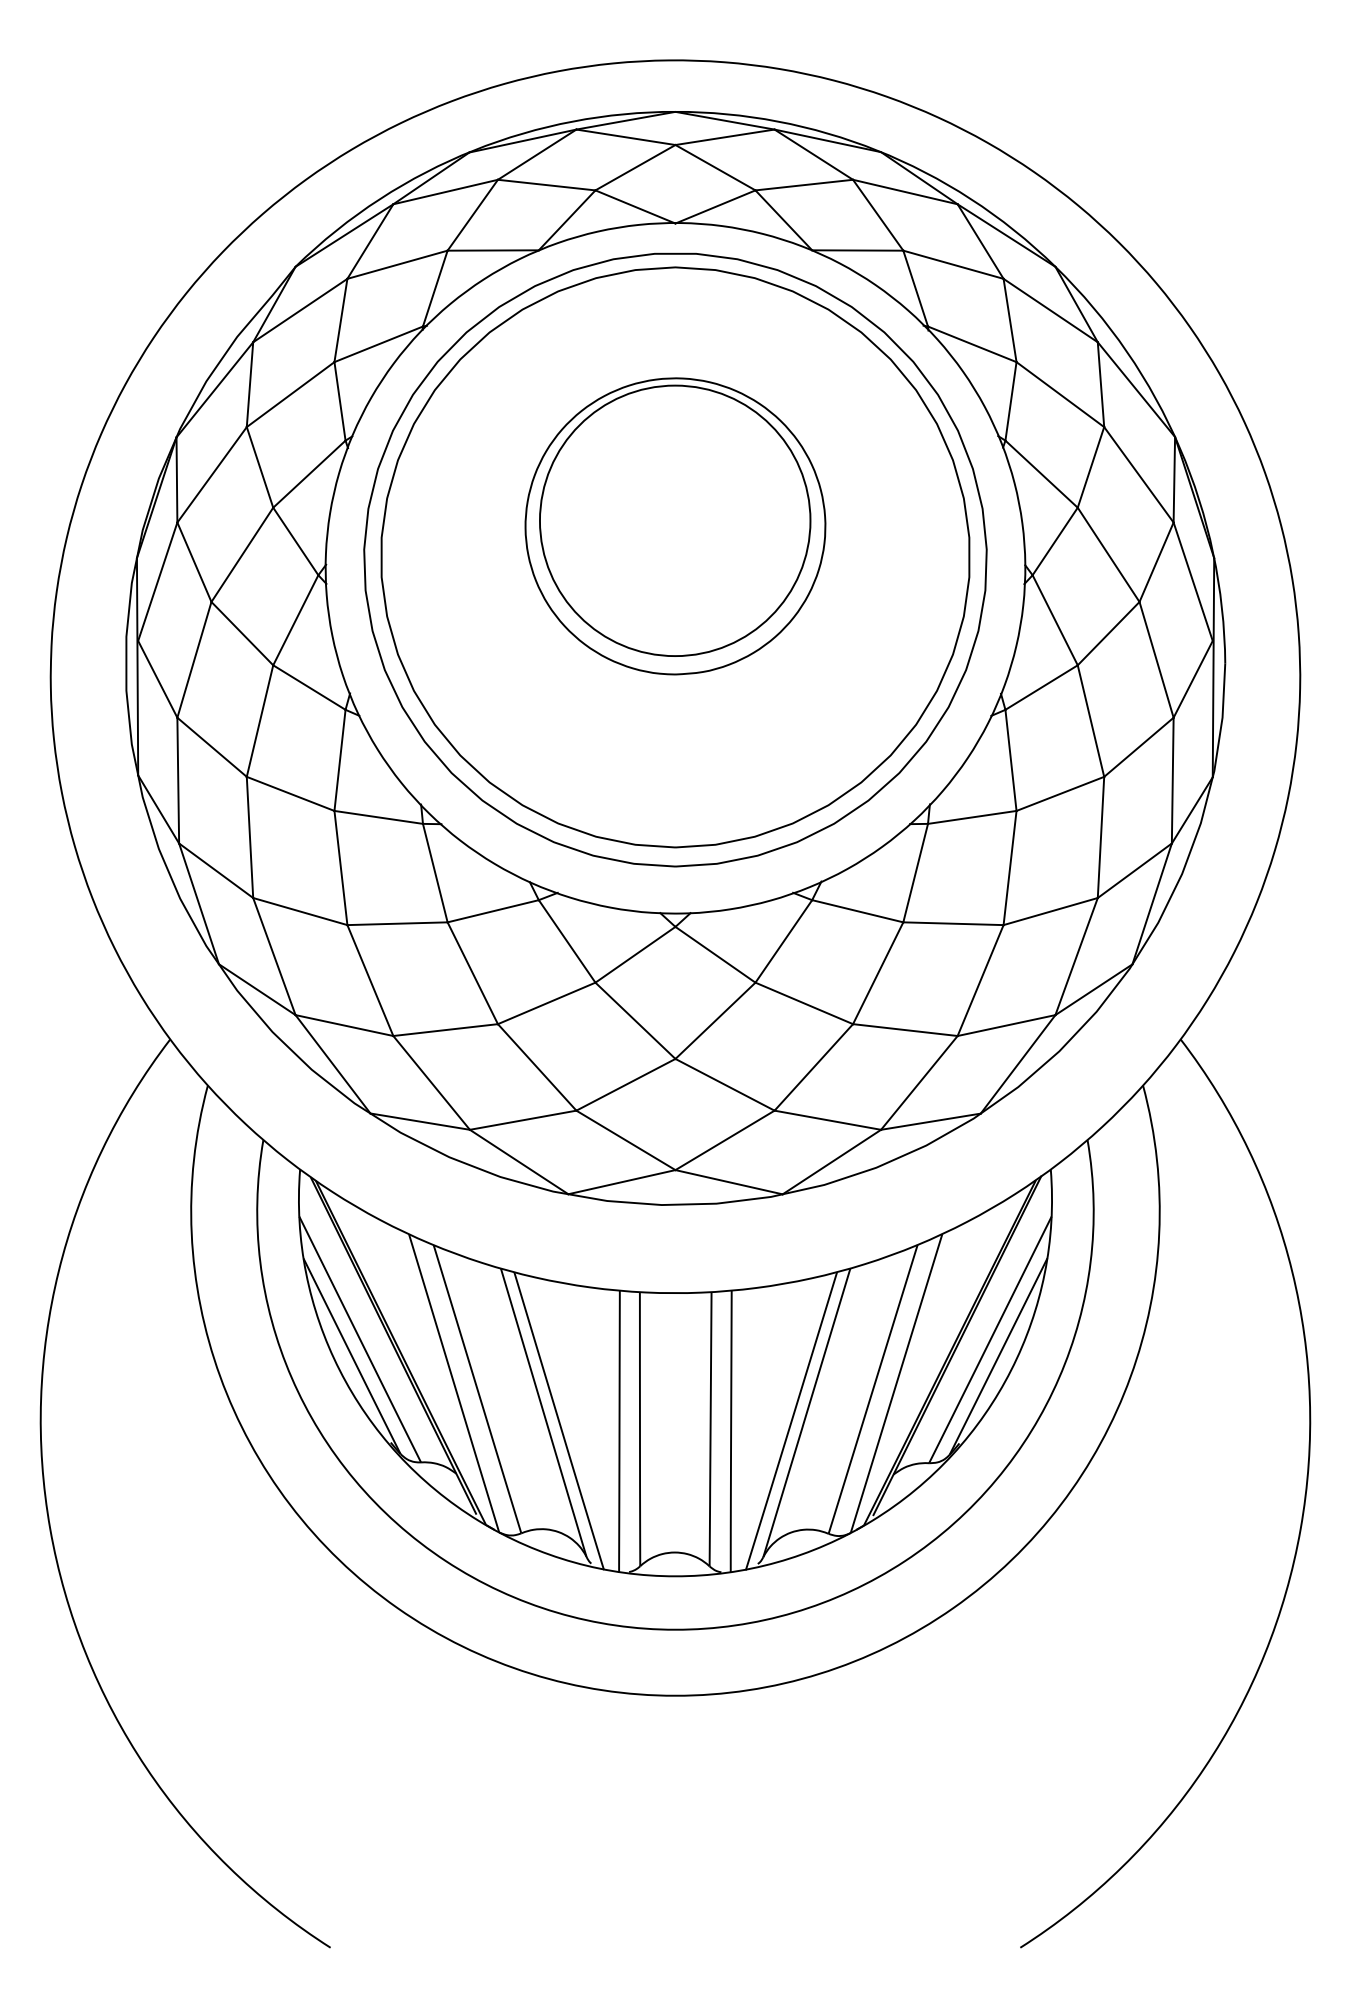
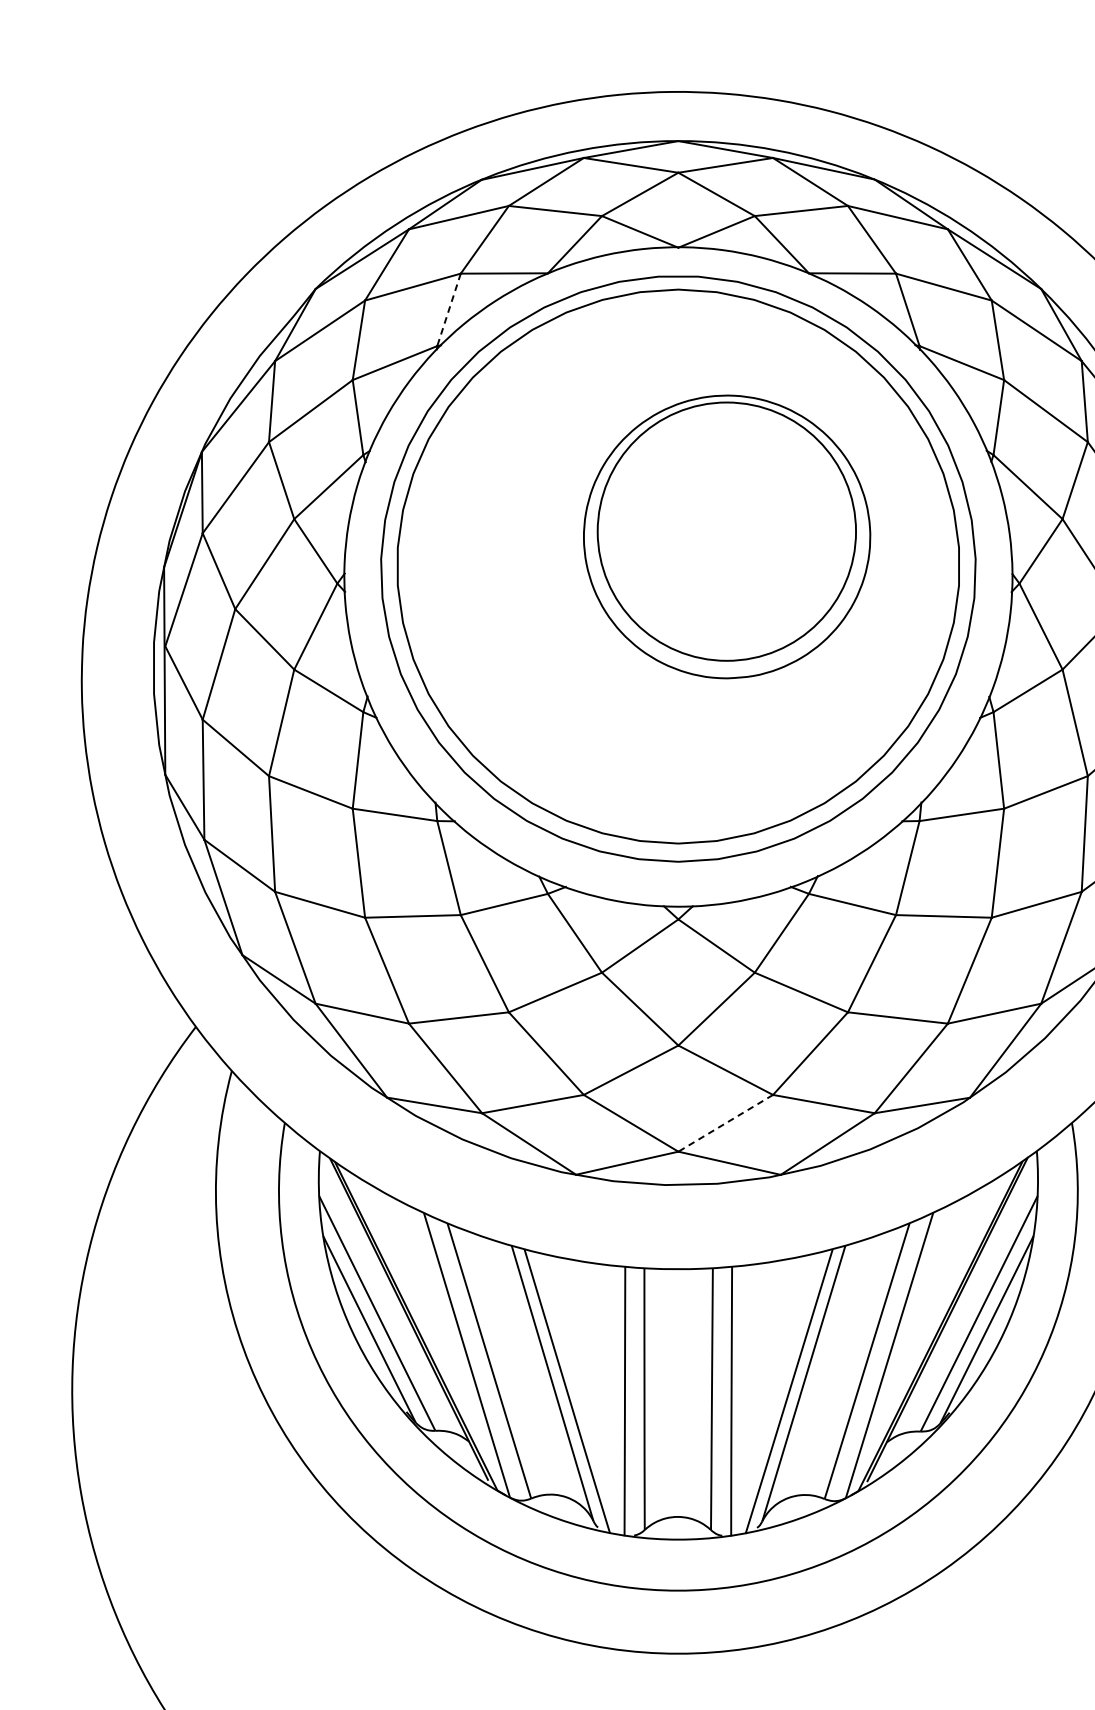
line: (435, 288) -> (449, 309), solid -> dashed
part: (675, 526) -> (727, 537), moved
line: (725, 1140) -> (726, 1123), solid -> dashed

